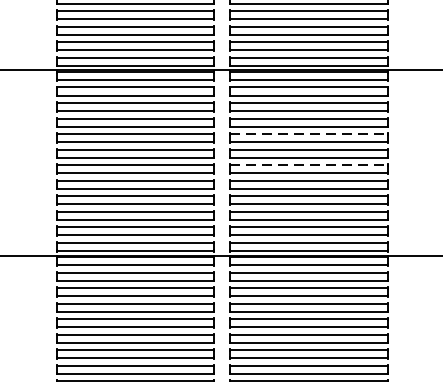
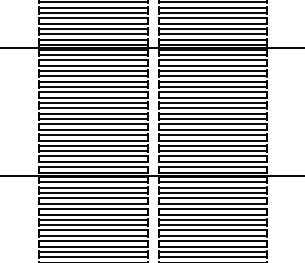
line: (310, 134) -> (213, 92), dashed -> solid
line: (310, 164) -> (213, 113), dashed -> solid

